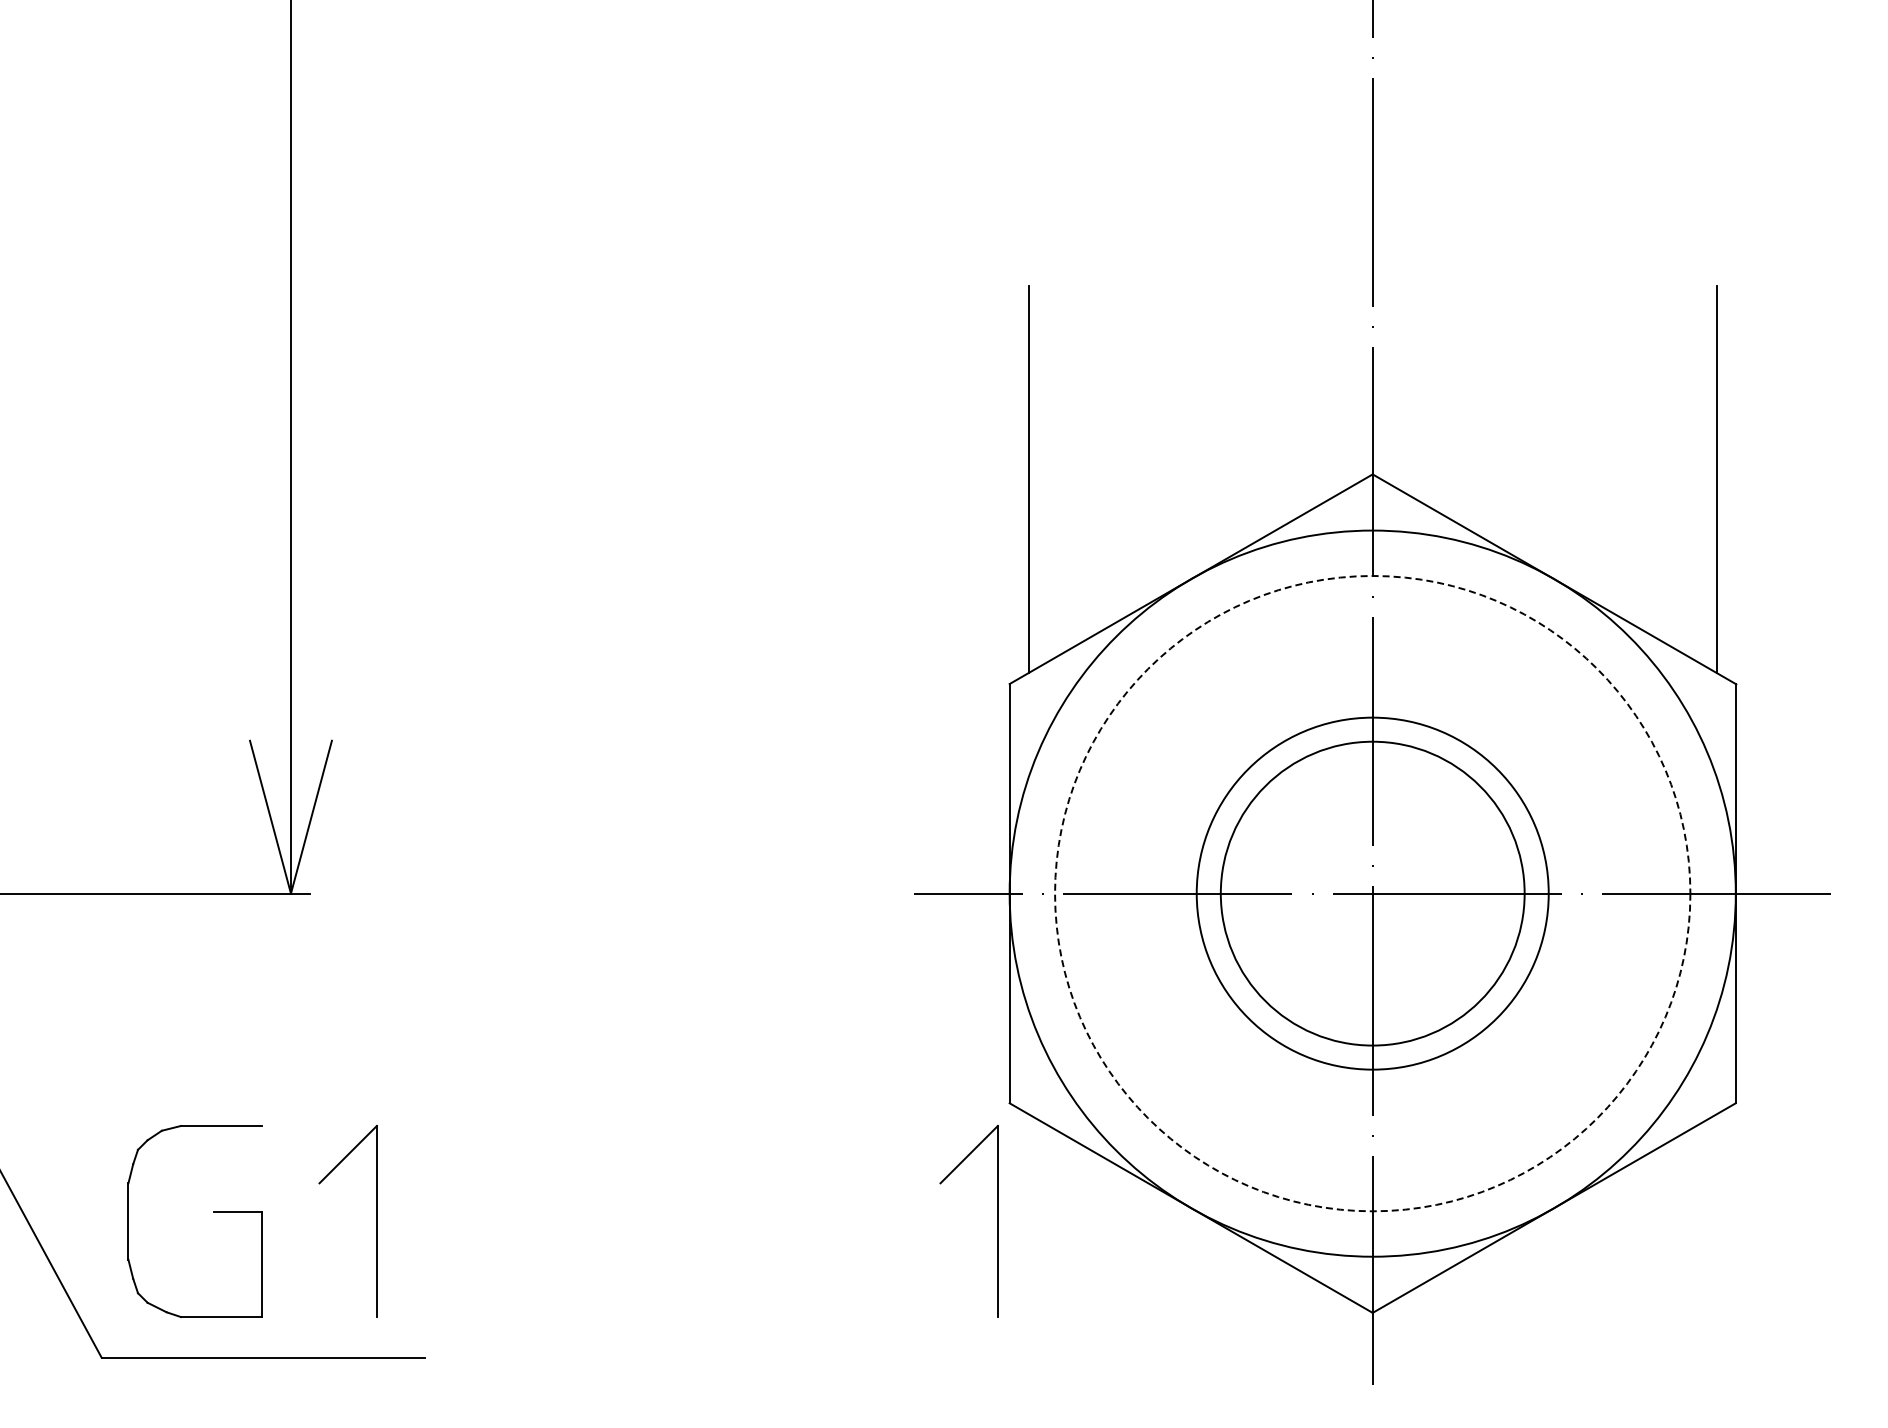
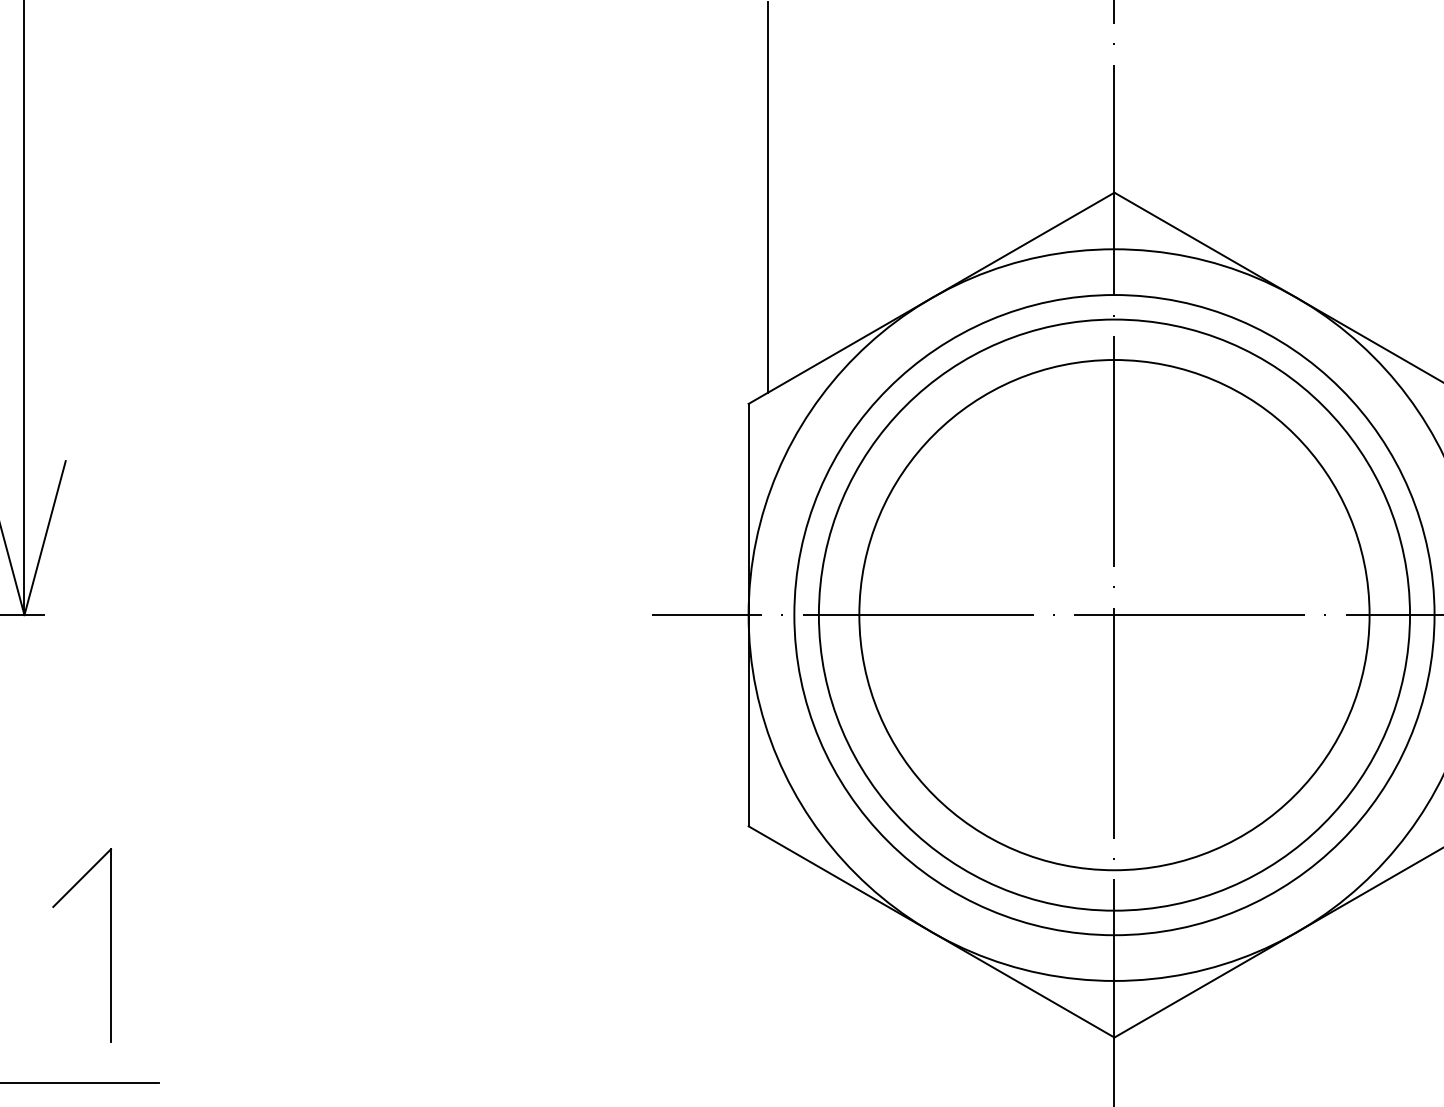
circle: (1372, 893) -> (1114, 614), dashed -> solid
circle: (1372, 893) -> (1114, 614), size x1.67
circle: (1372, 893) -> (1114, 614), size x1.67
part: (997, 1221) -> (736, 945), removed

